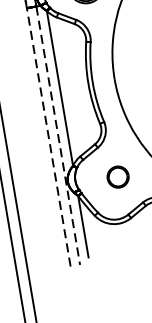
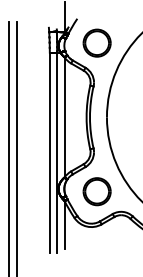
line: (48, 136) -> (49, 152), dashed -> solid
line: (58, 136) -> (57, 153), dashed -> solid
part: (117, 176) -> (96, 191), size x1.67

